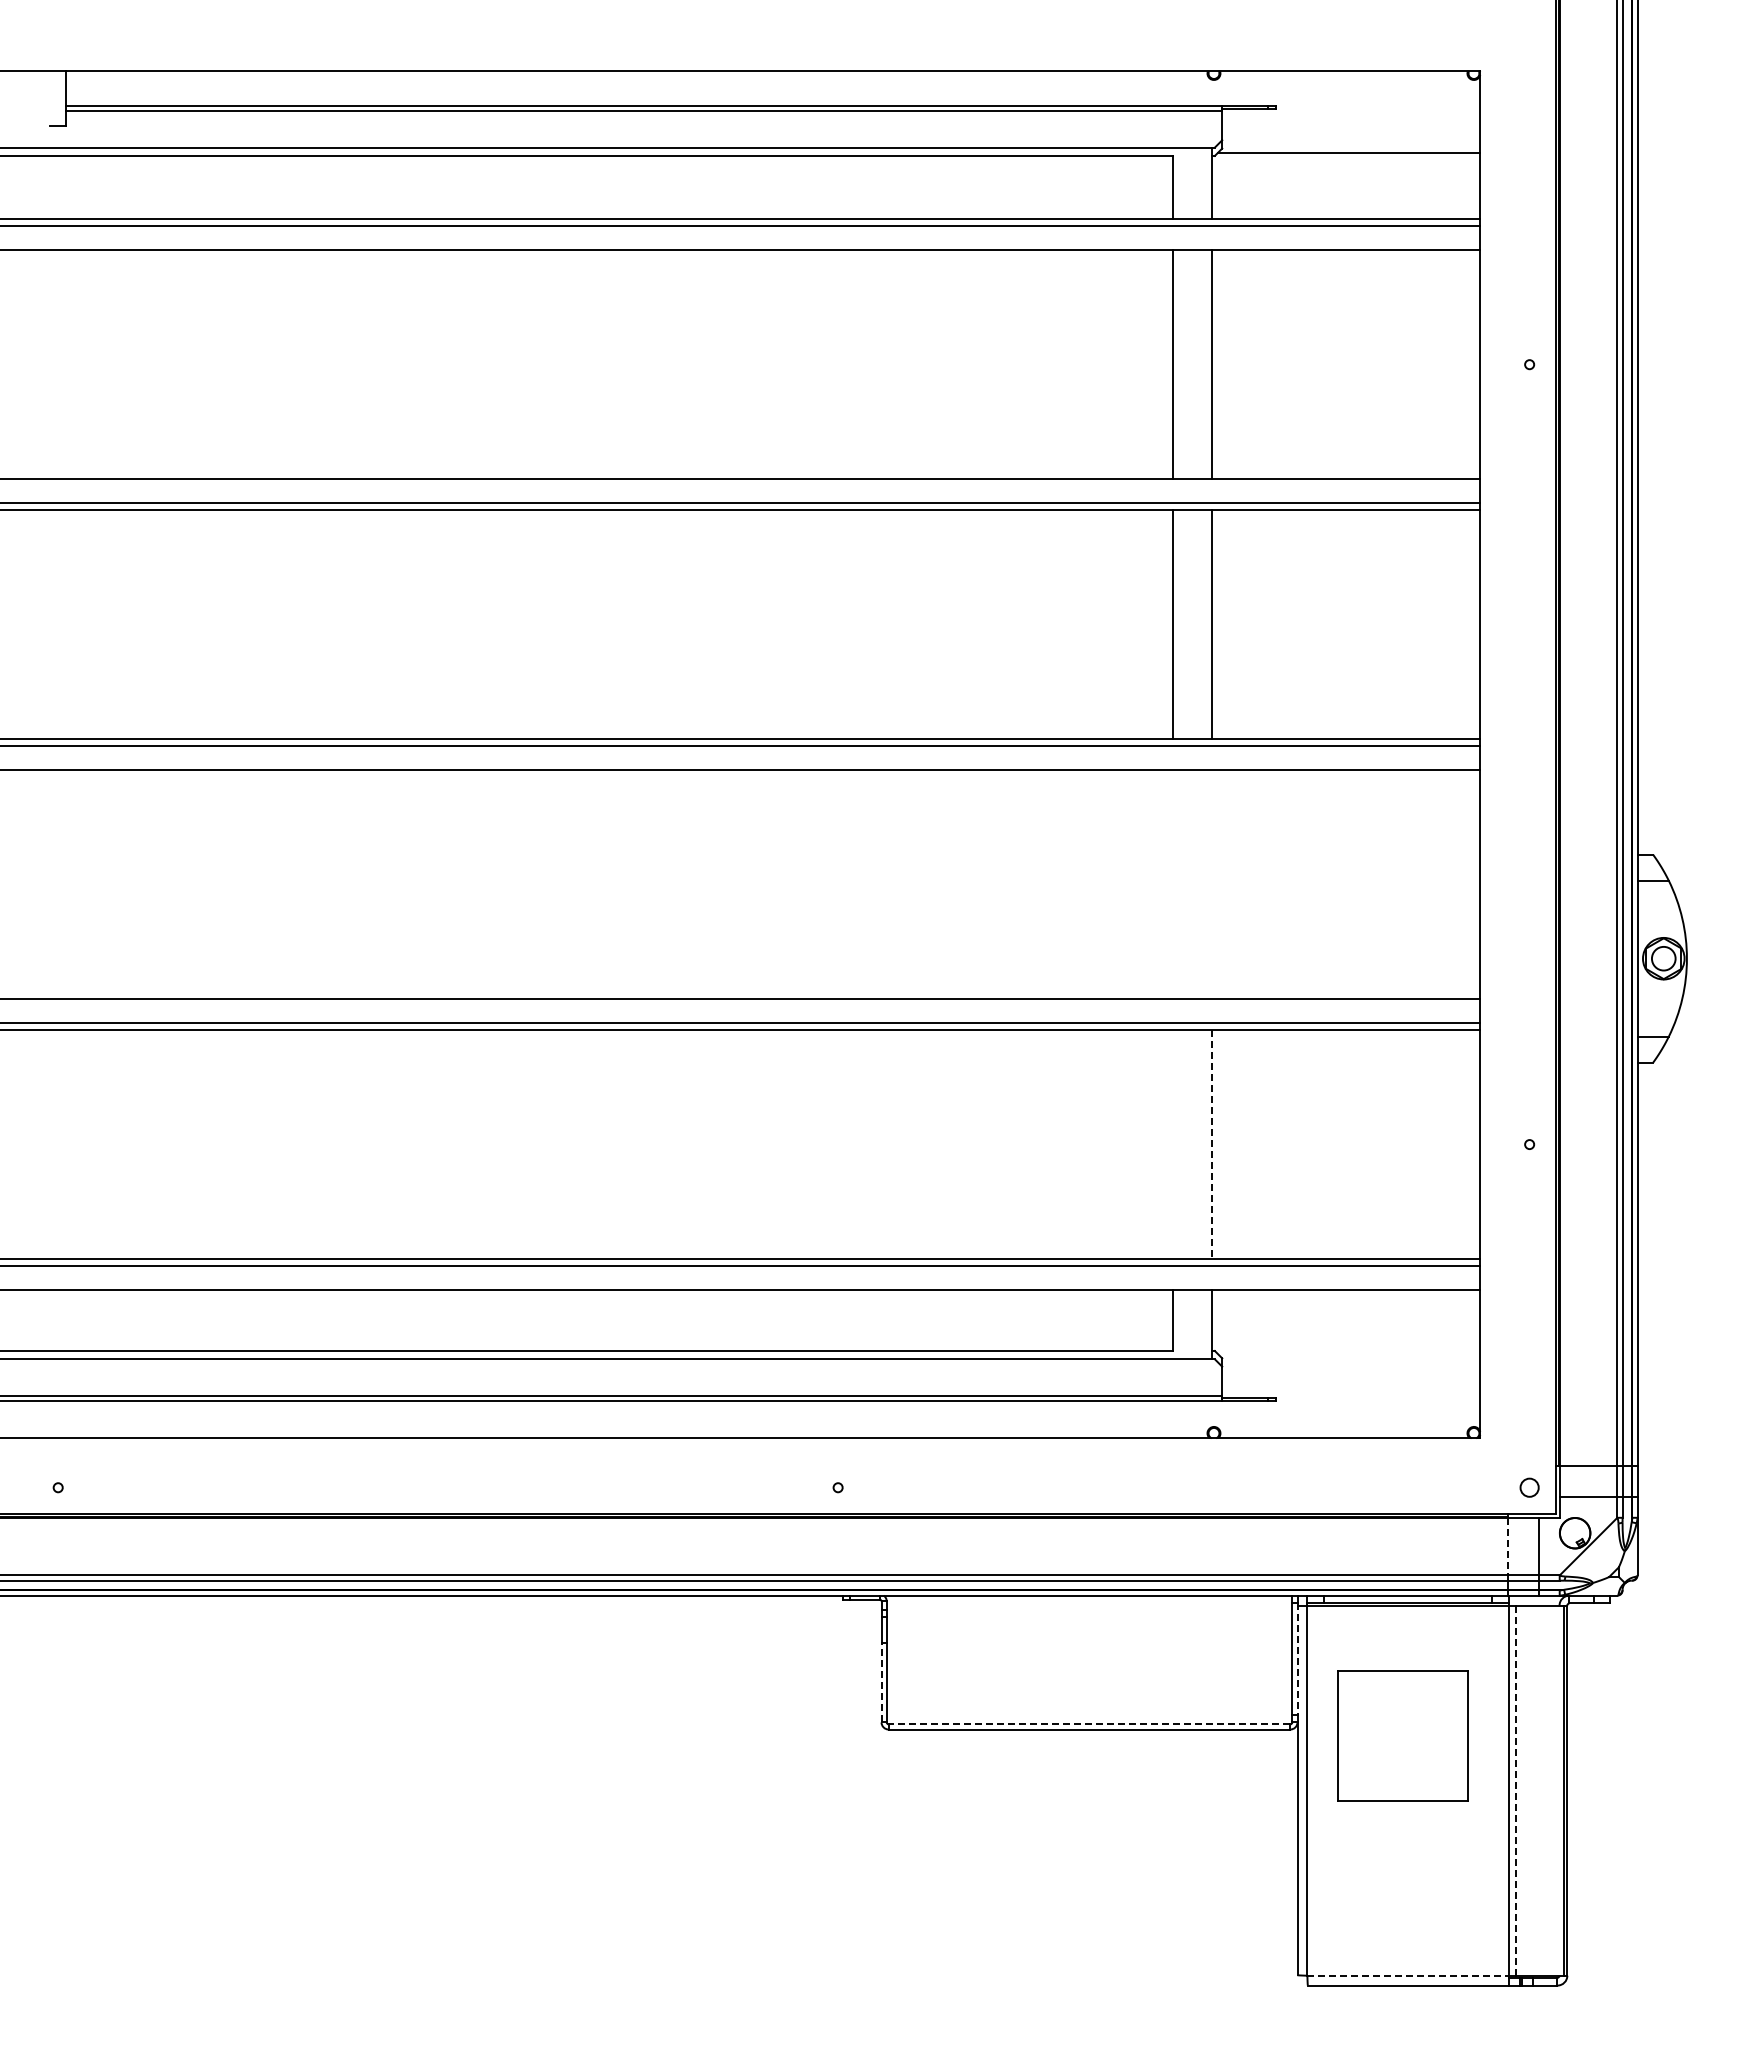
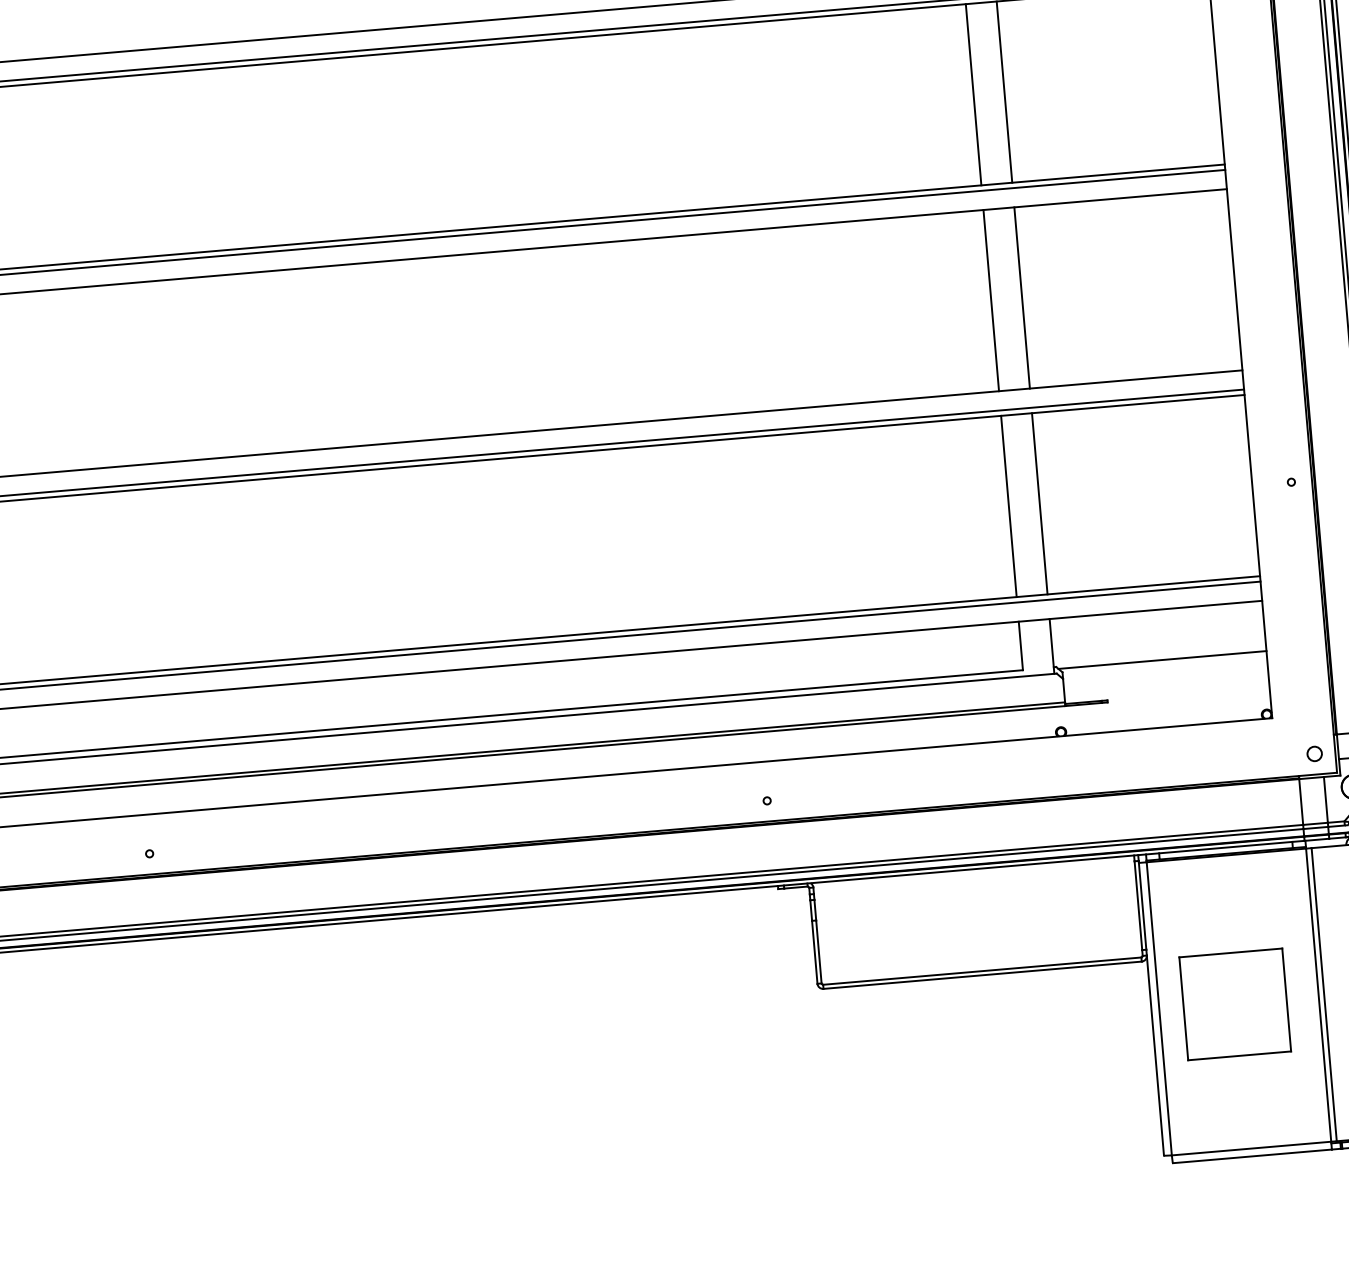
line: (1172, 884) -> (990, 300), added
line: (1211, 884) -> (1021, 297), added
line: (1172, 1144) -> (1008, 506), added
line: (1211, 1145) -> (1039, 504), dashed -> solid
line: (1348, 1353) -> (1162, 659), added
line: (1507, 1546) -> (1301, 801), dashed -> solid
line: (1297, 1659) -> (1142, 905), dashed -> solid
line: (881, 1682) -> (814, 952), dashed -> solid
line: (1089, 1724) -> (982, 971), dashed -> solid
part: (1402, 1735) -> (1234, 1003), moved
line: (1515, 1790) -> (1324, 994), dashed -> solid
line: (1408, 1975) -> (1251, 1148), dashed -> solid

